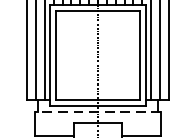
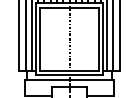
line: (98, 112) -> (69, 79), dashed -> solid

